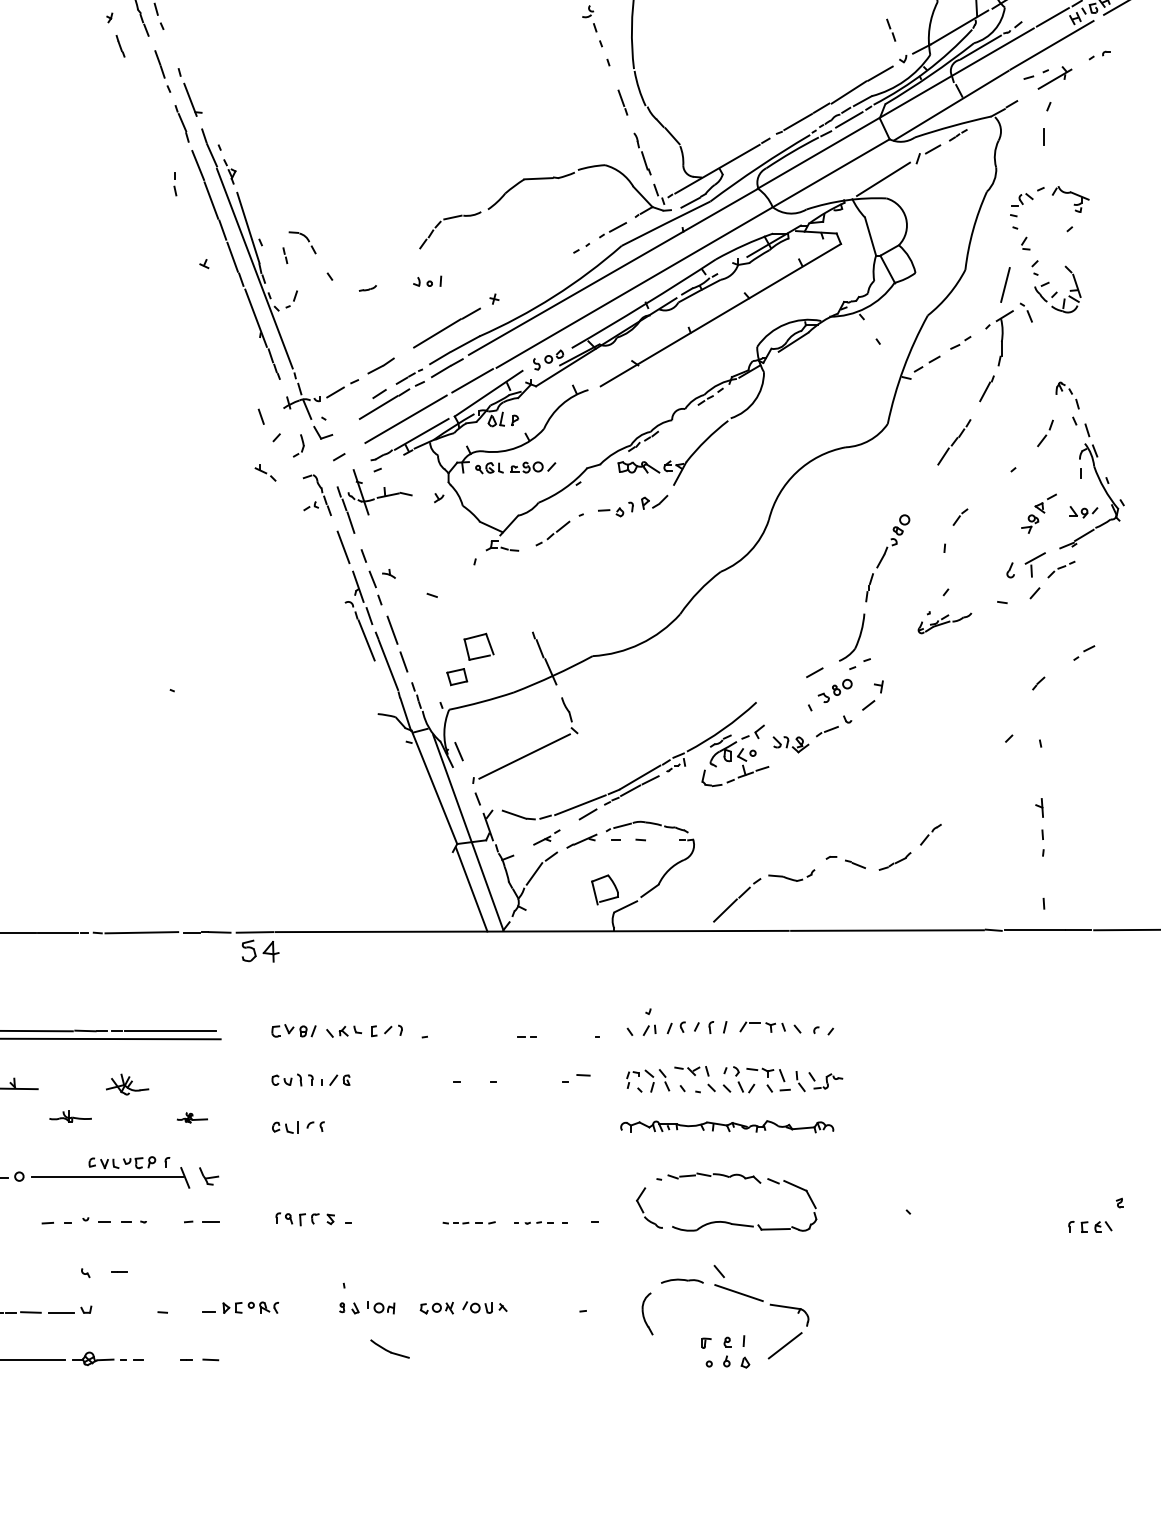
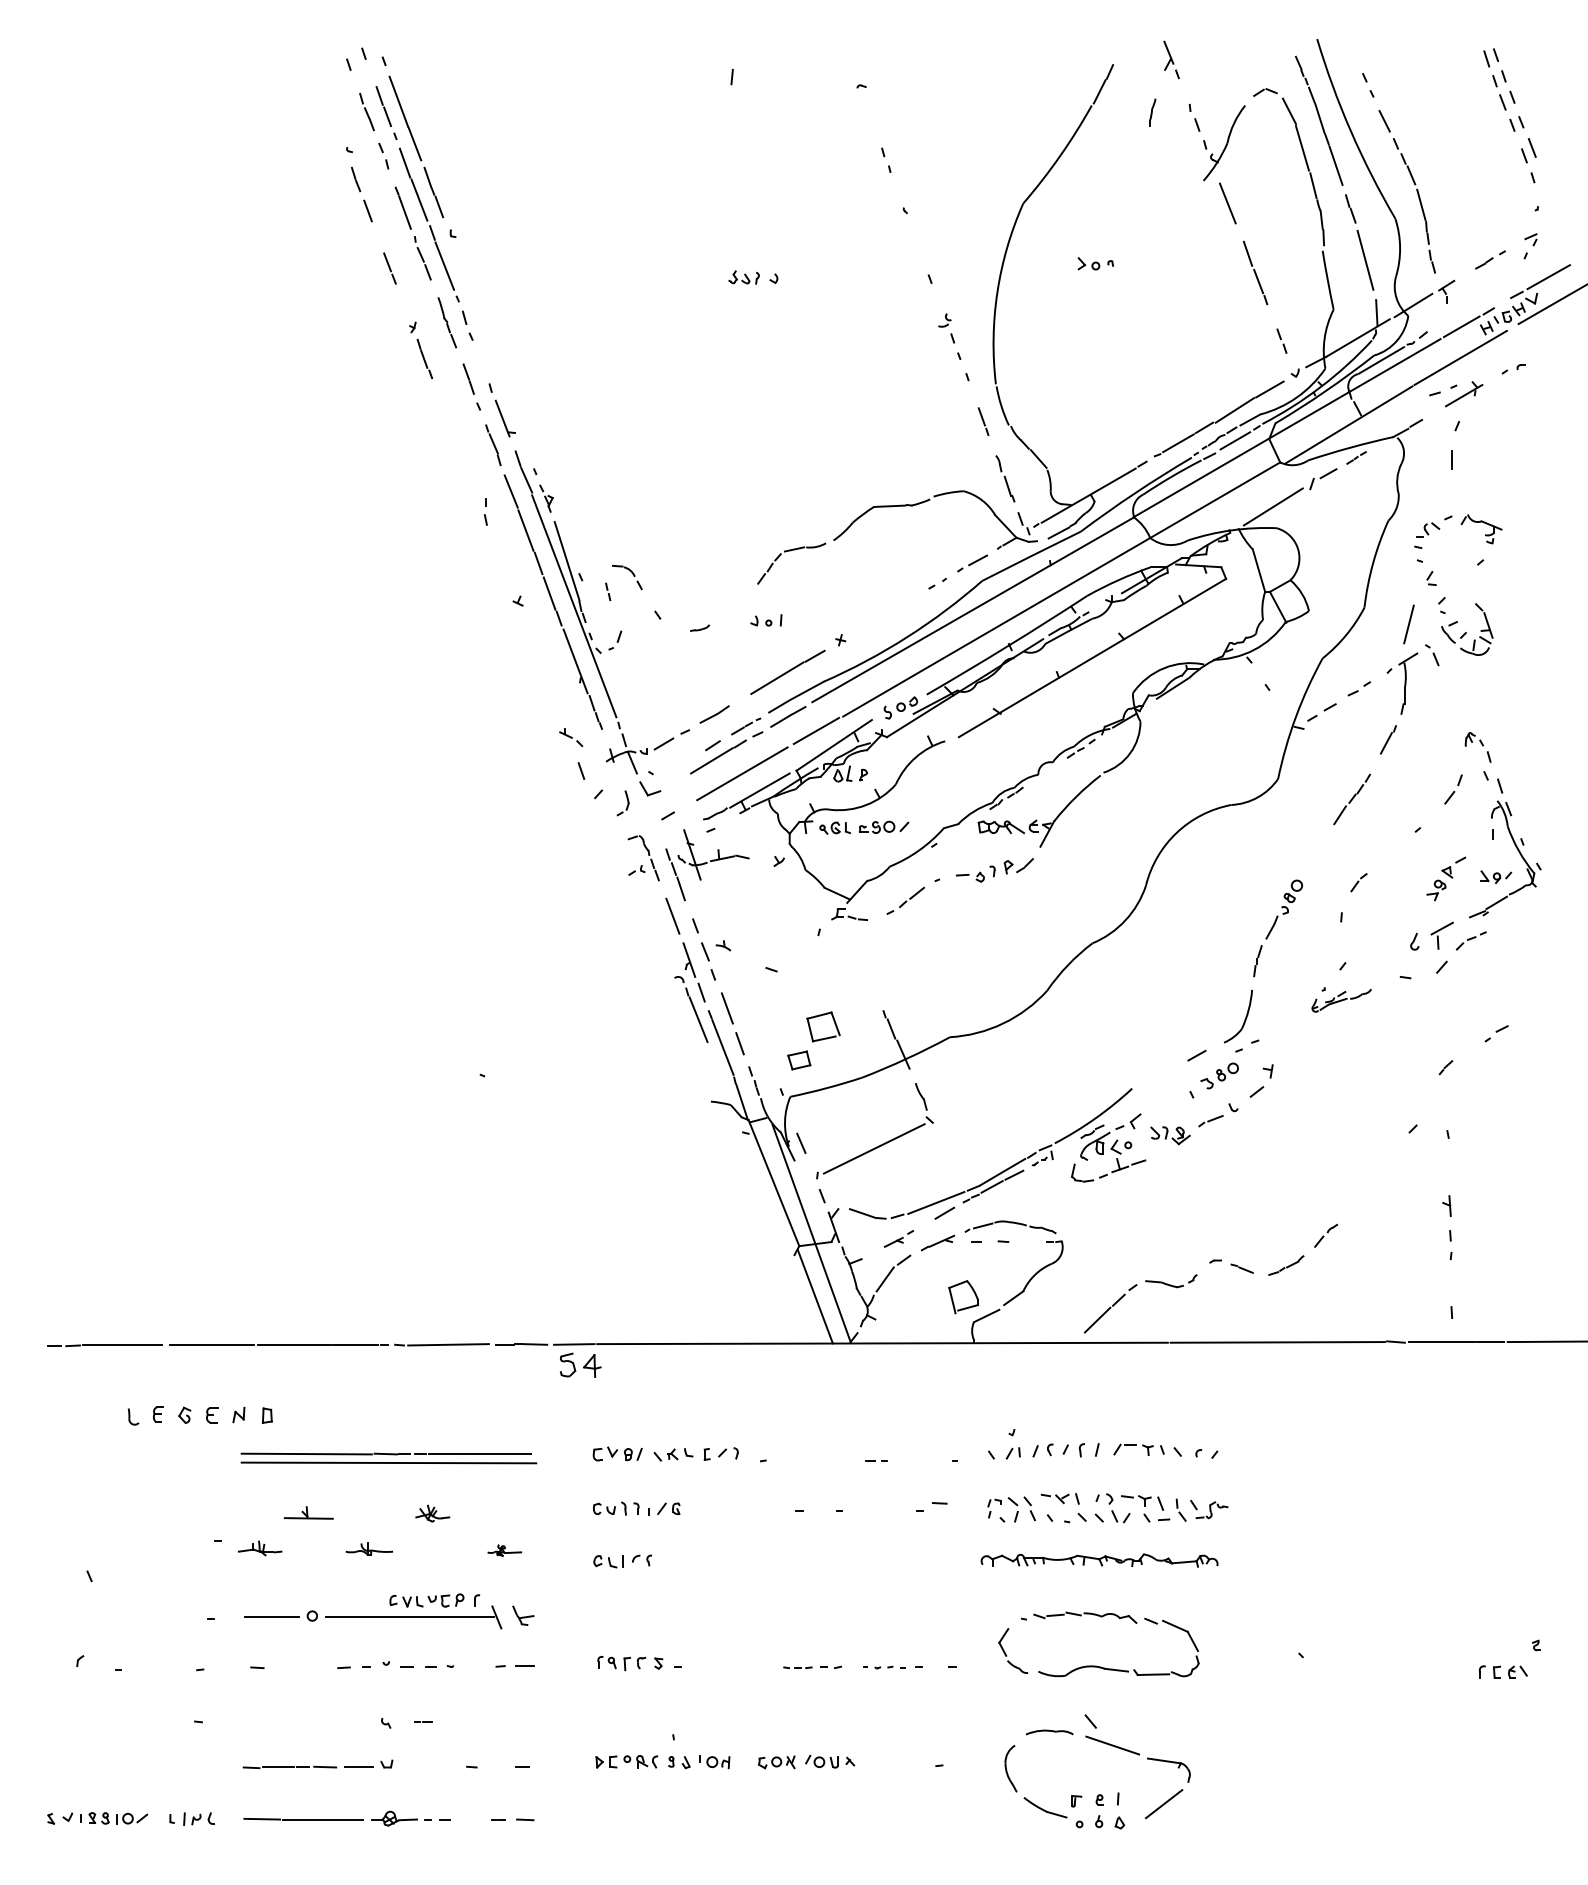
part: (120, 45) -> (424, 358), size x1.67
part: (265, 472) -> (571, 737), moved
part: (127, 1084) -> (432, 1513), size x0.71
part: (250, 1307) -> (626, 1761), moved
part: (389, 1348) -> (1045, 1807), moved

